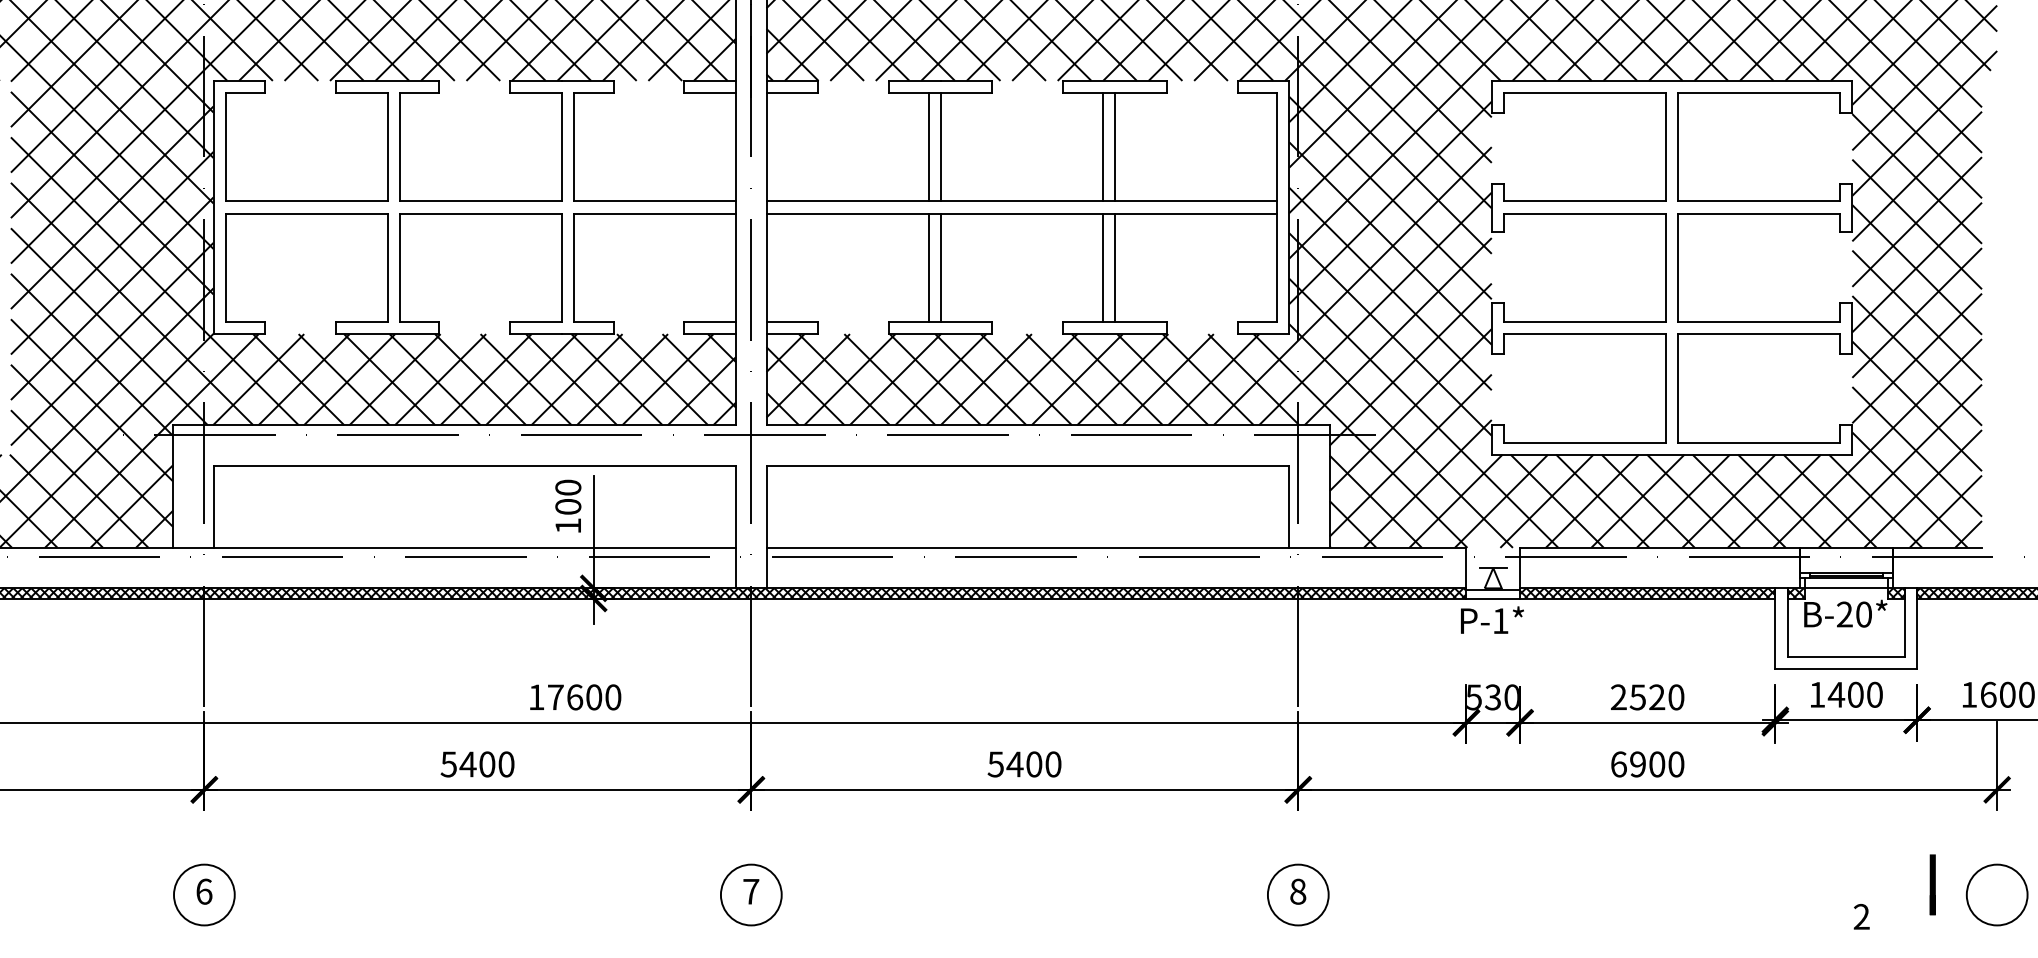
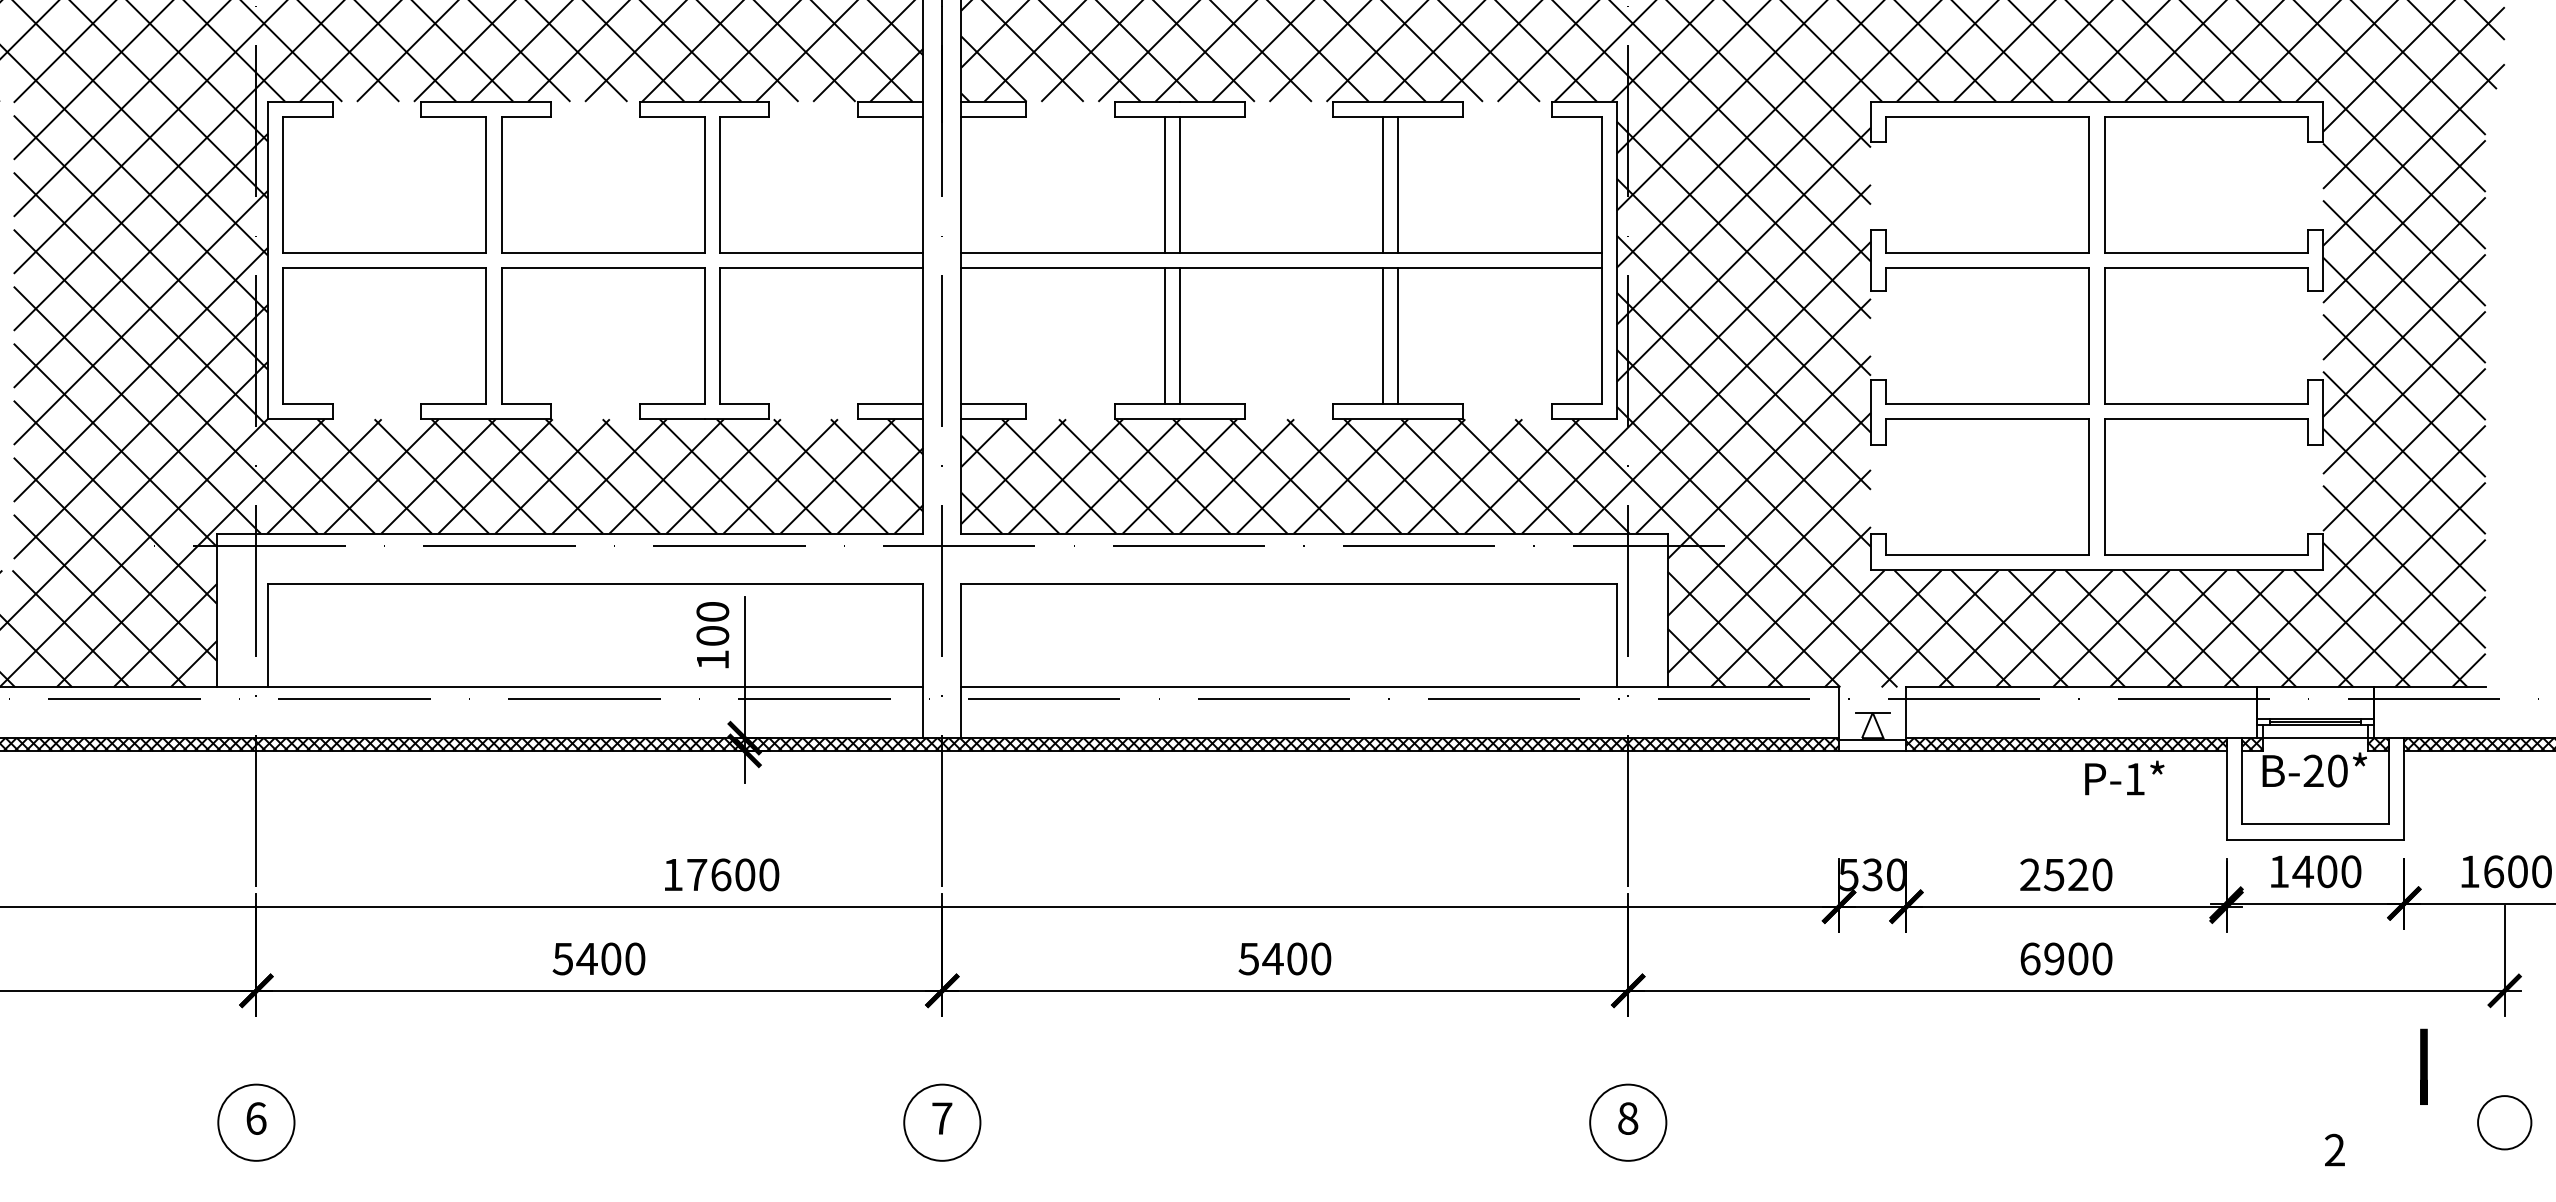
text: (1492, 619) -> (2124, 777), moved
line: (1932, 884) -> (2423, 1066), moved
circle: (1997, 894) -> (2504, 1122), size x0.7

